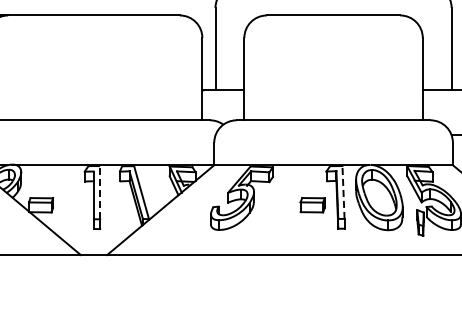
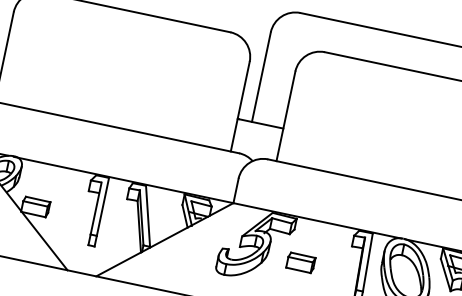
line: (100, 192) -> (103, 206), dashed -> solid
line: (343, 192) -> (367, 262), dashed -> solid
part: (312, 205) -> (300, 263), moved

